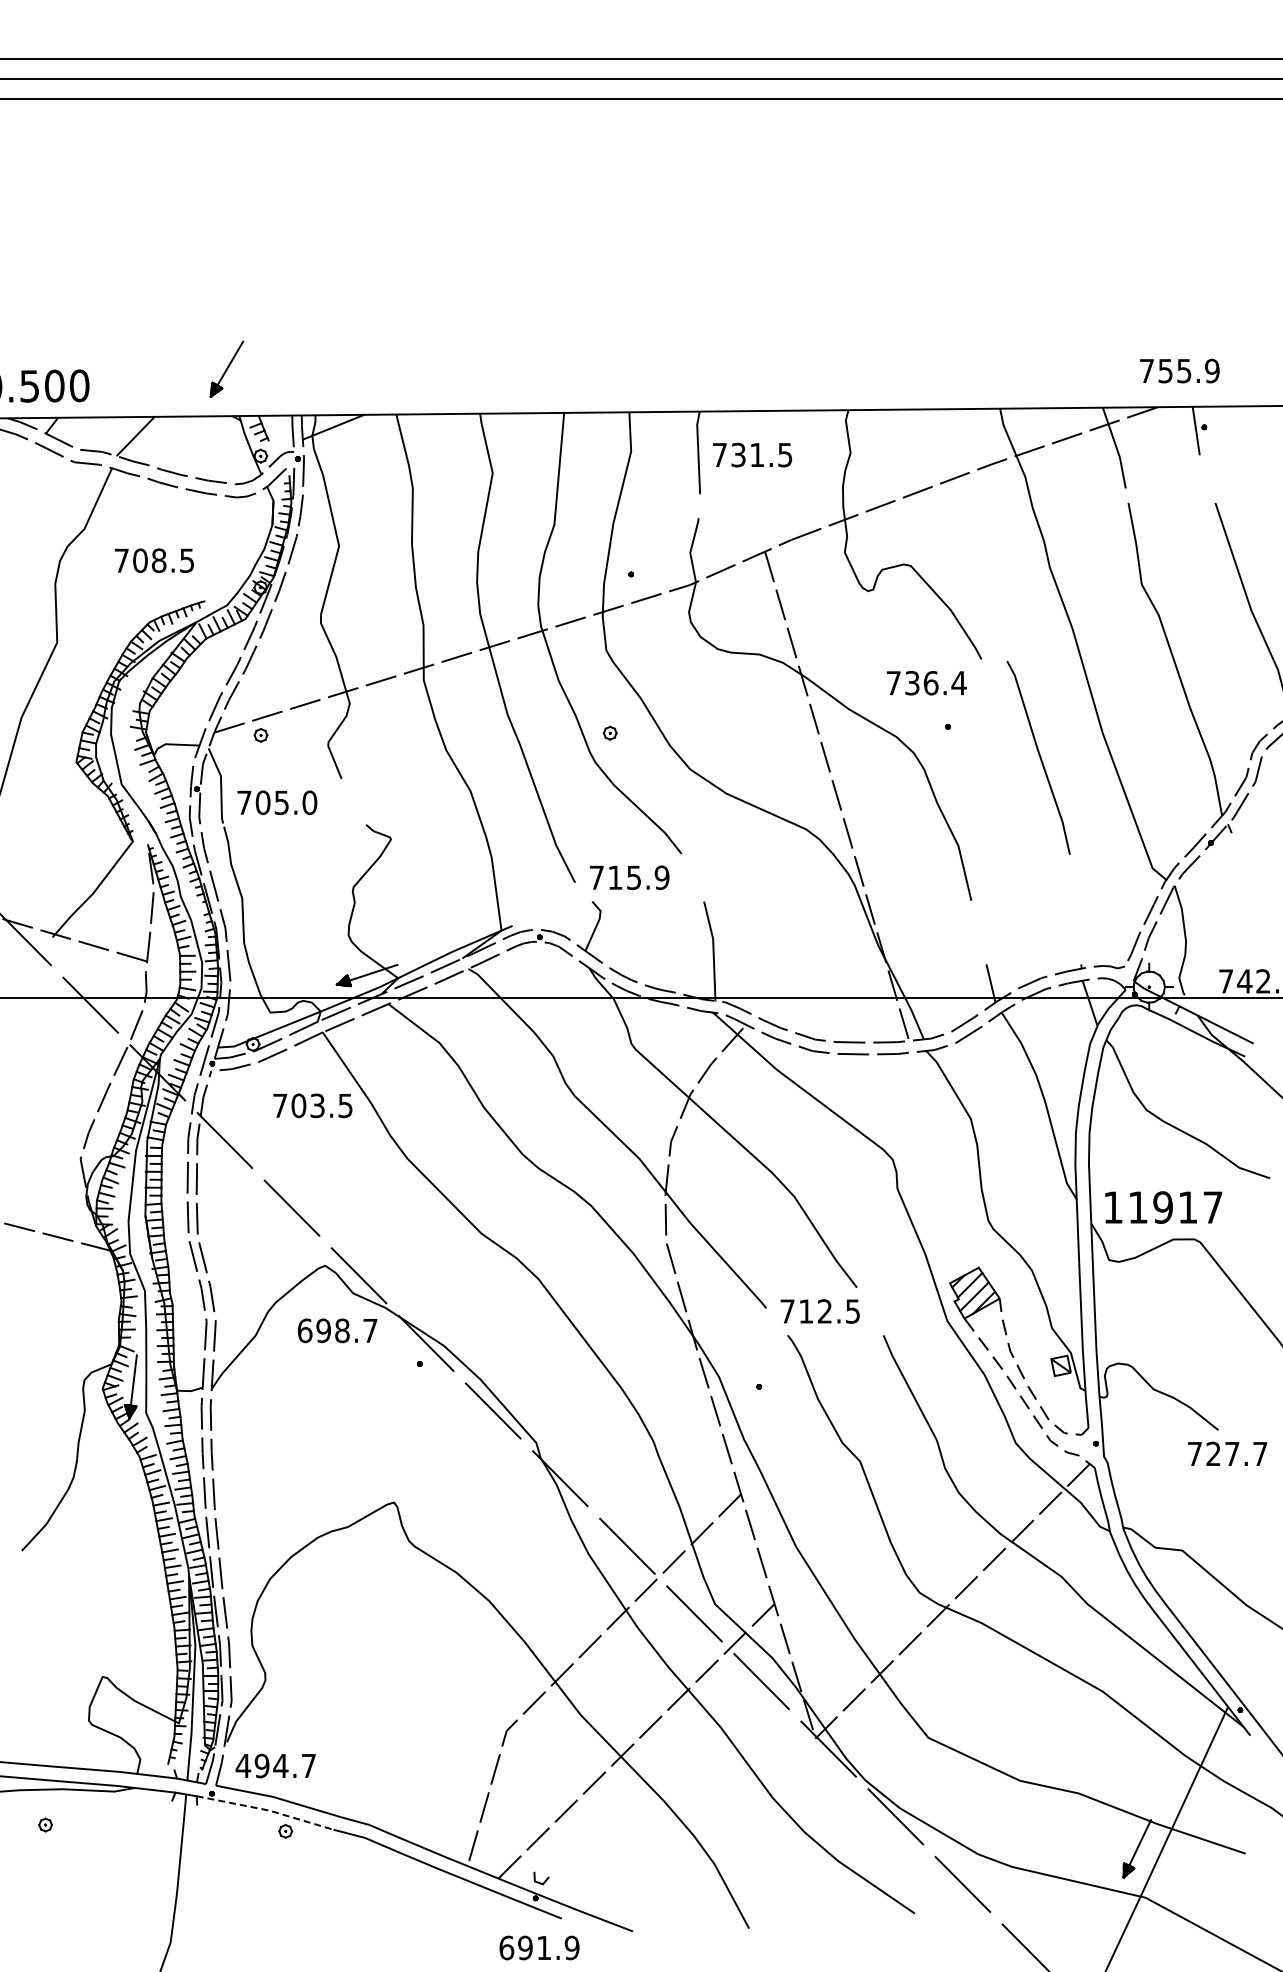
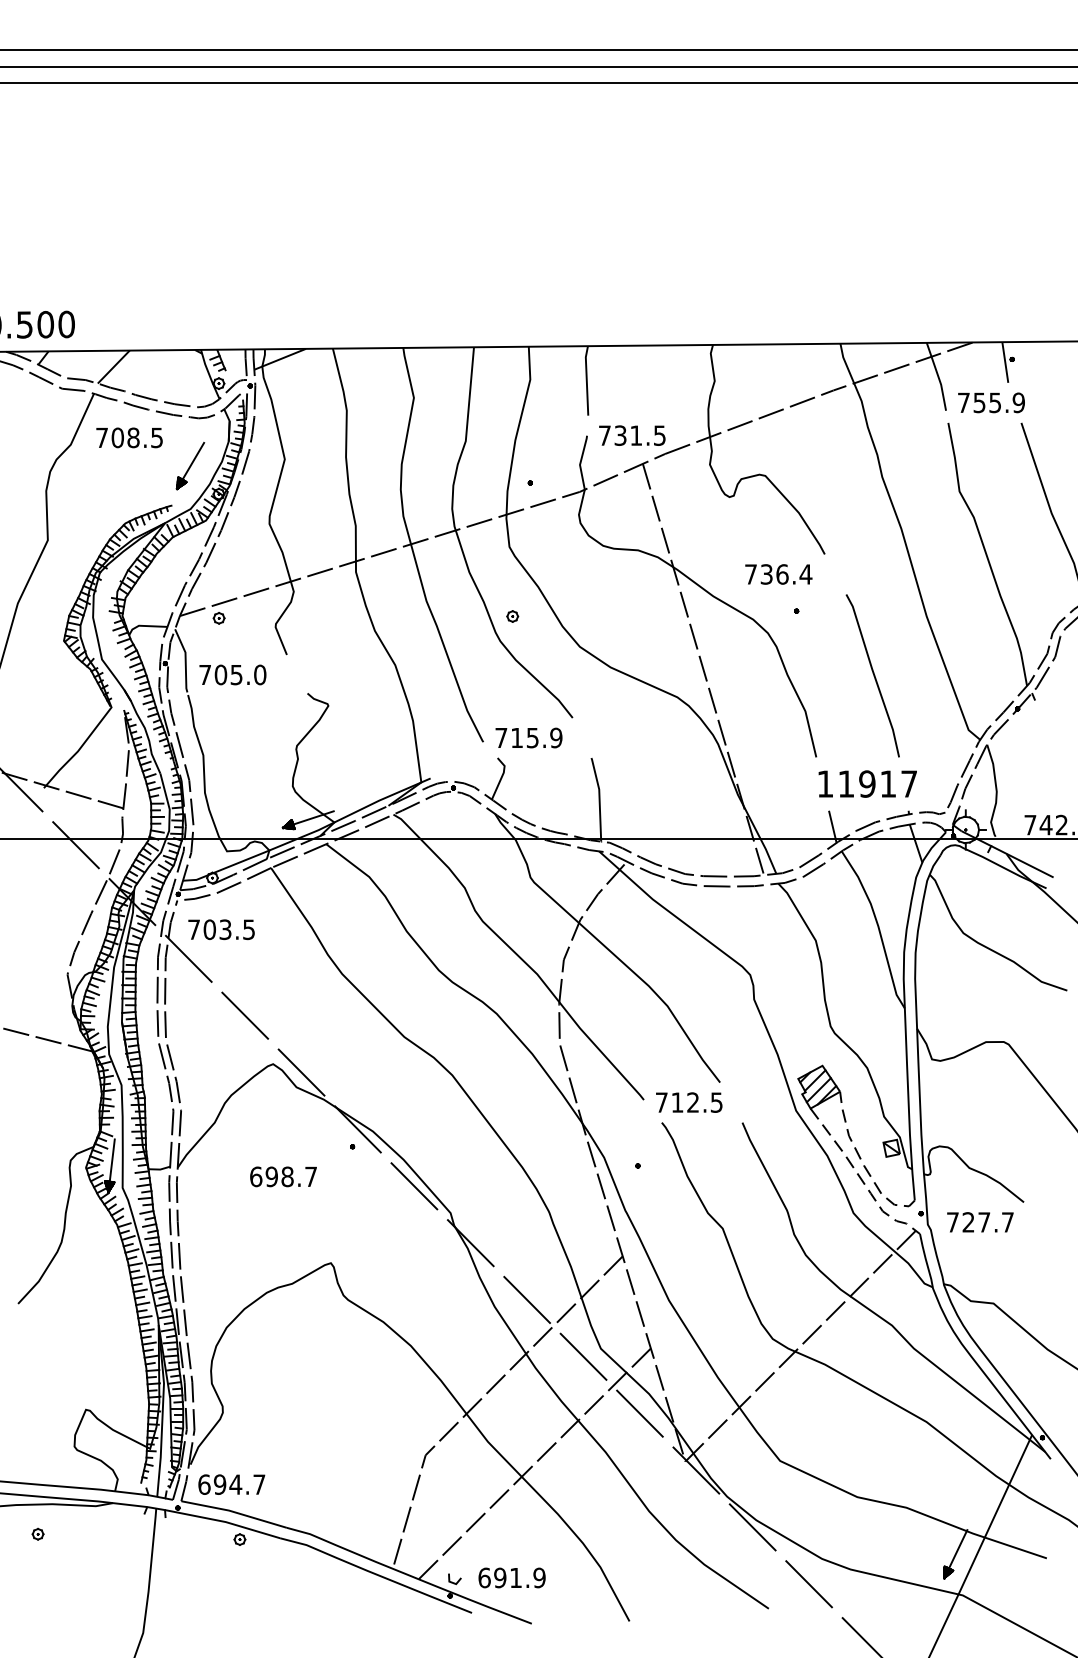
part: (226, 368) -> (190, 465), moved
text: (1179, 370) -> (991, 402), moved
text: (752, 454) -> (632, 435), moved
text: (154, 560) -> (129, 437), moved
line: (1039, 757) -> (873, 675), moved
text: (312, 1105) -> (221, 929), moved
text: (1163, 1207) -> (867, 784), moved
text: (337, 1330) -> (283, 1176), moved
text: (1227, 1453) -> (980, 1221), moved
text: (243, 1765) -> (204, 1484), 494.7 -> 694.7
line: (267, 1810) -> (224, 1522), dashed -> solid
text: (539, 1947) -> (512, 1577), moved

